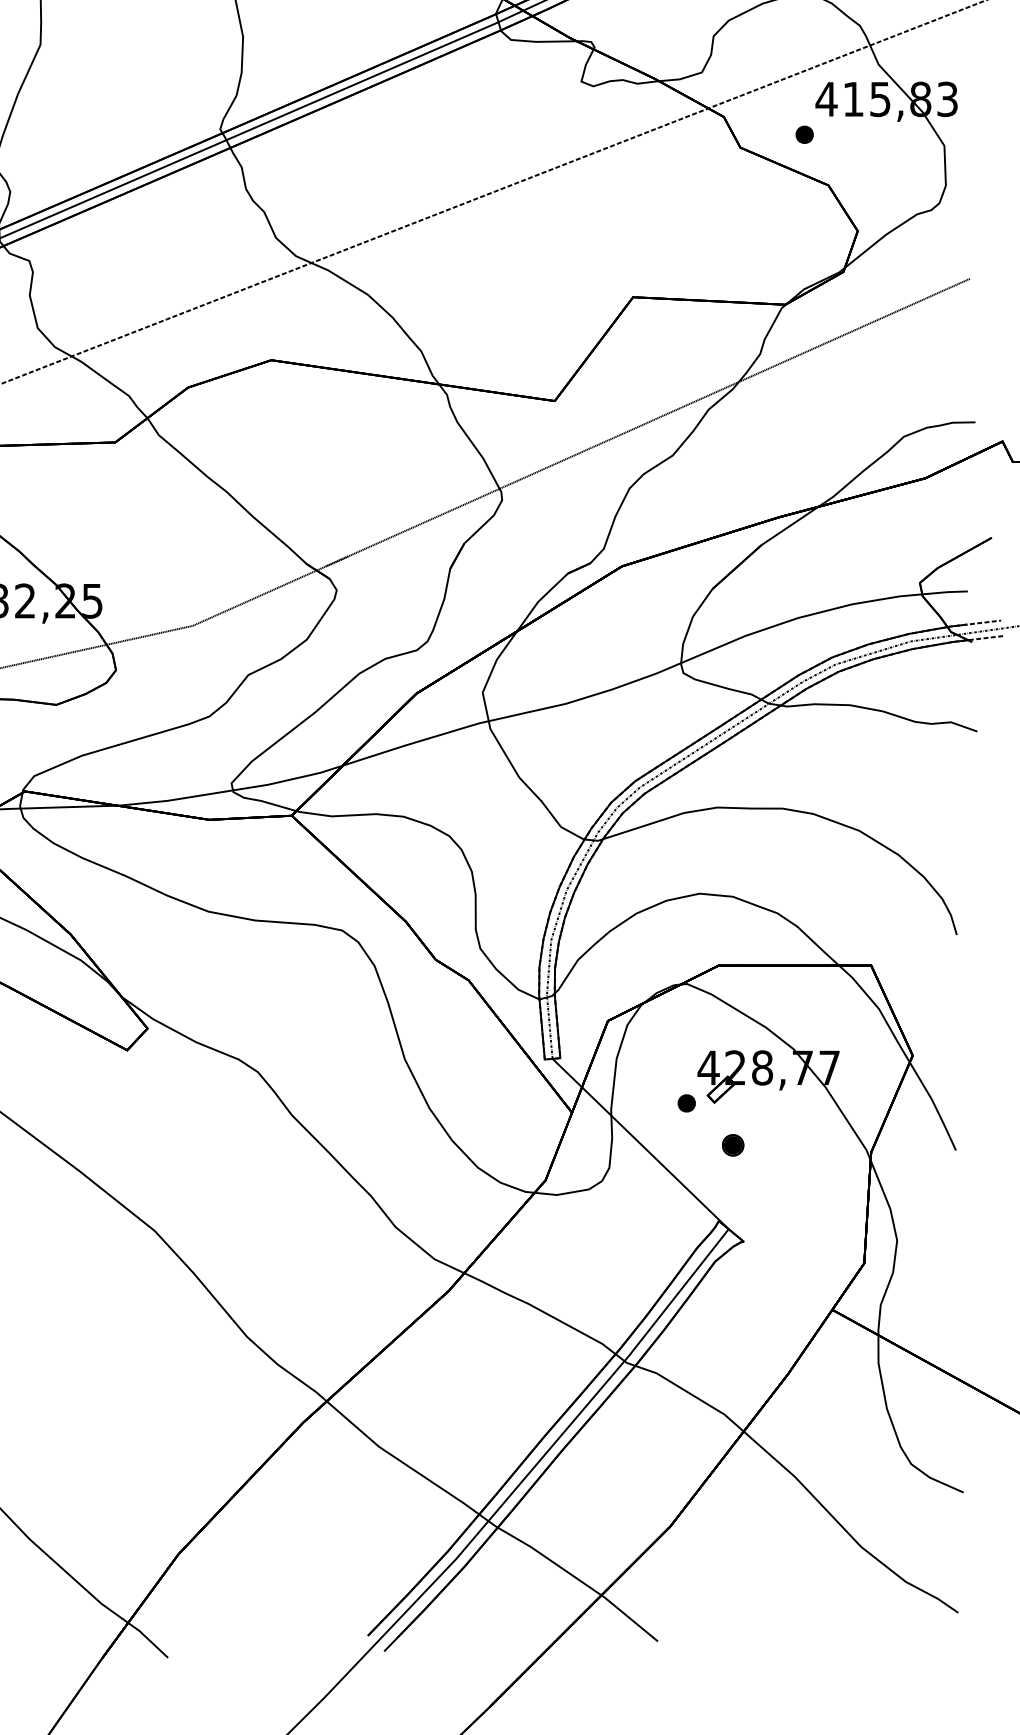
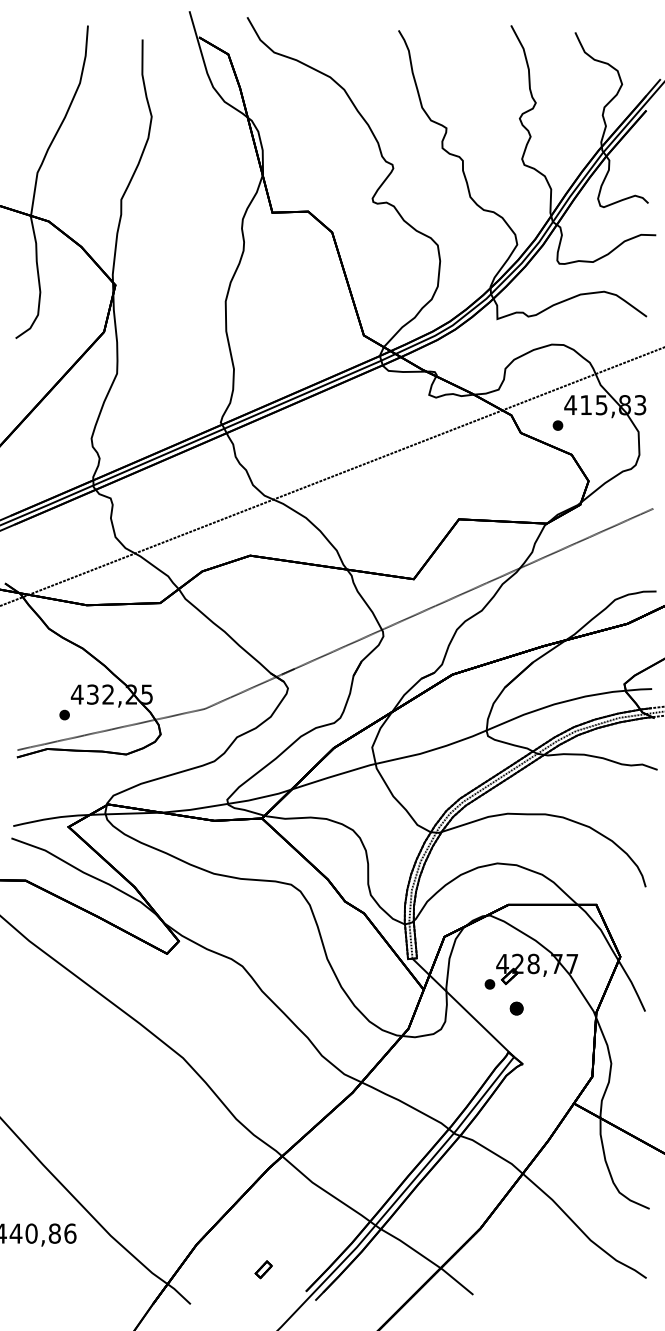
part: (294, 1597) -> (263, 1269), added

